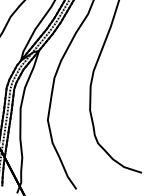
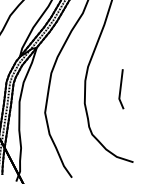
part: (129, 94) -> (121, 88), added

